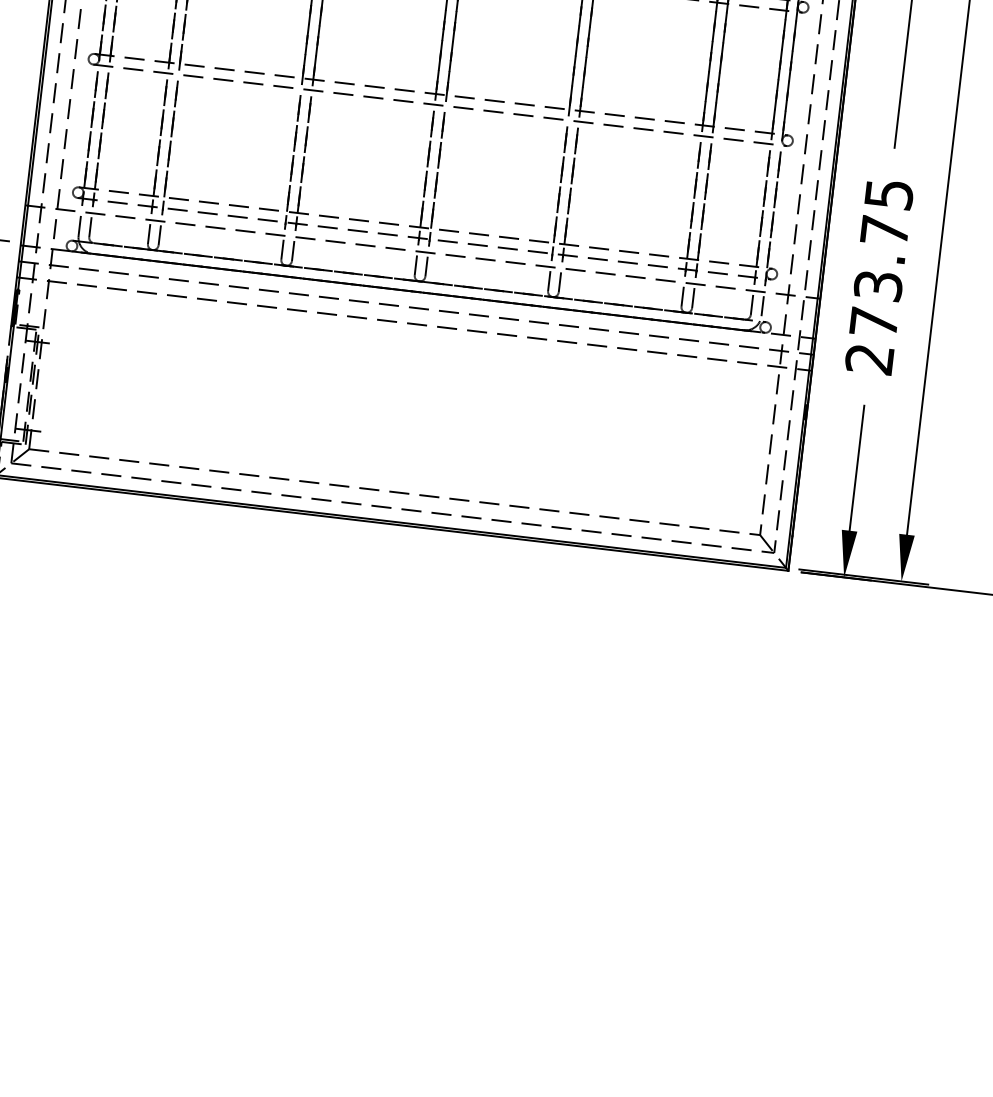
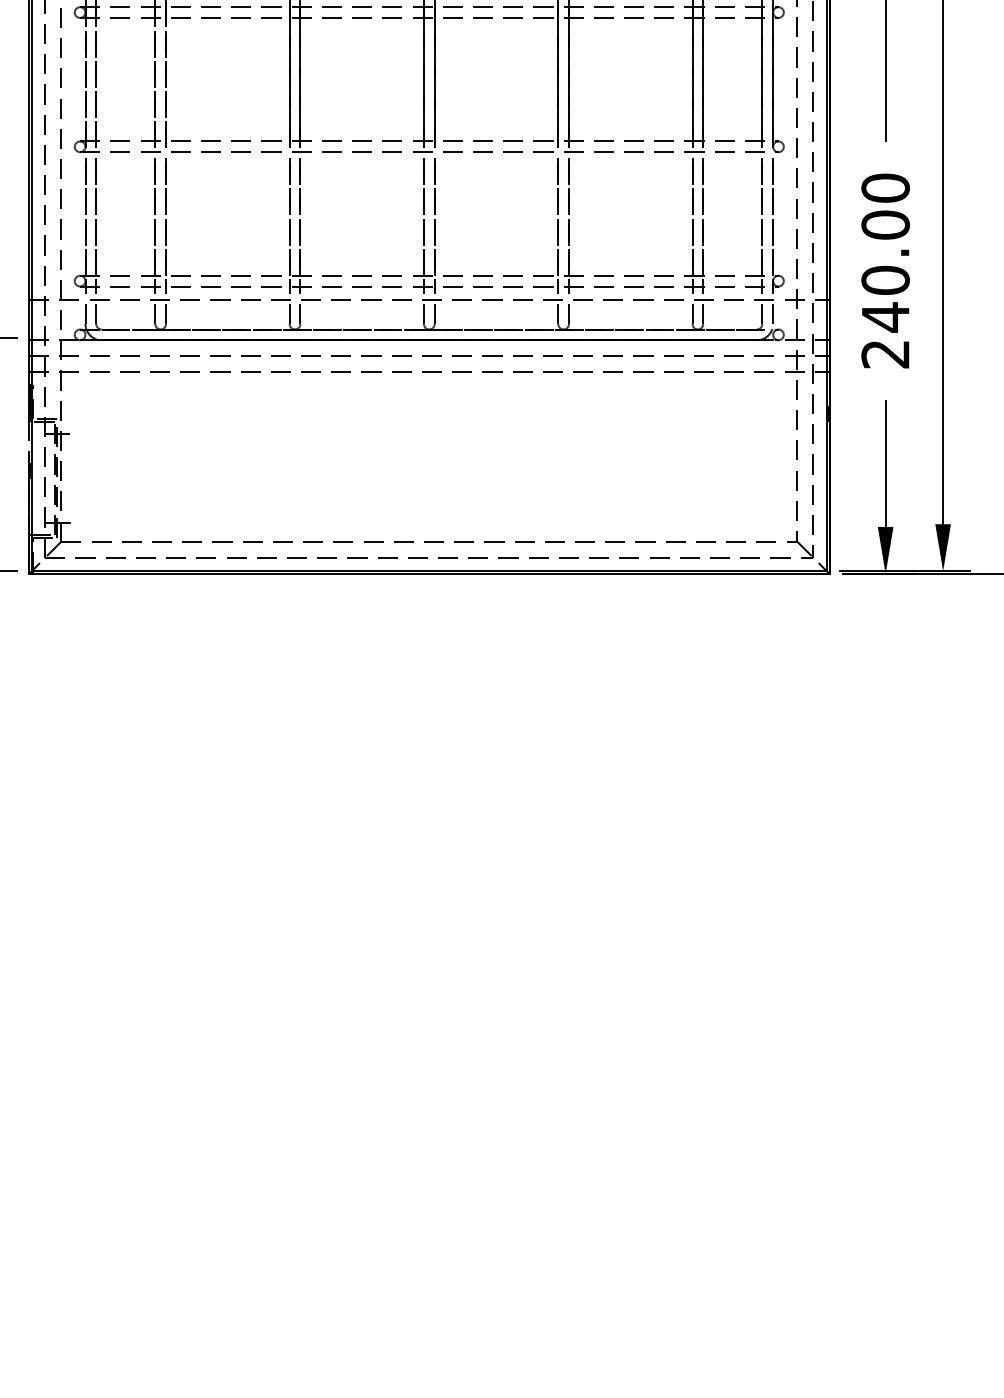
text: (881, 258) -> (885, 252), 273.75 -> 240.00

